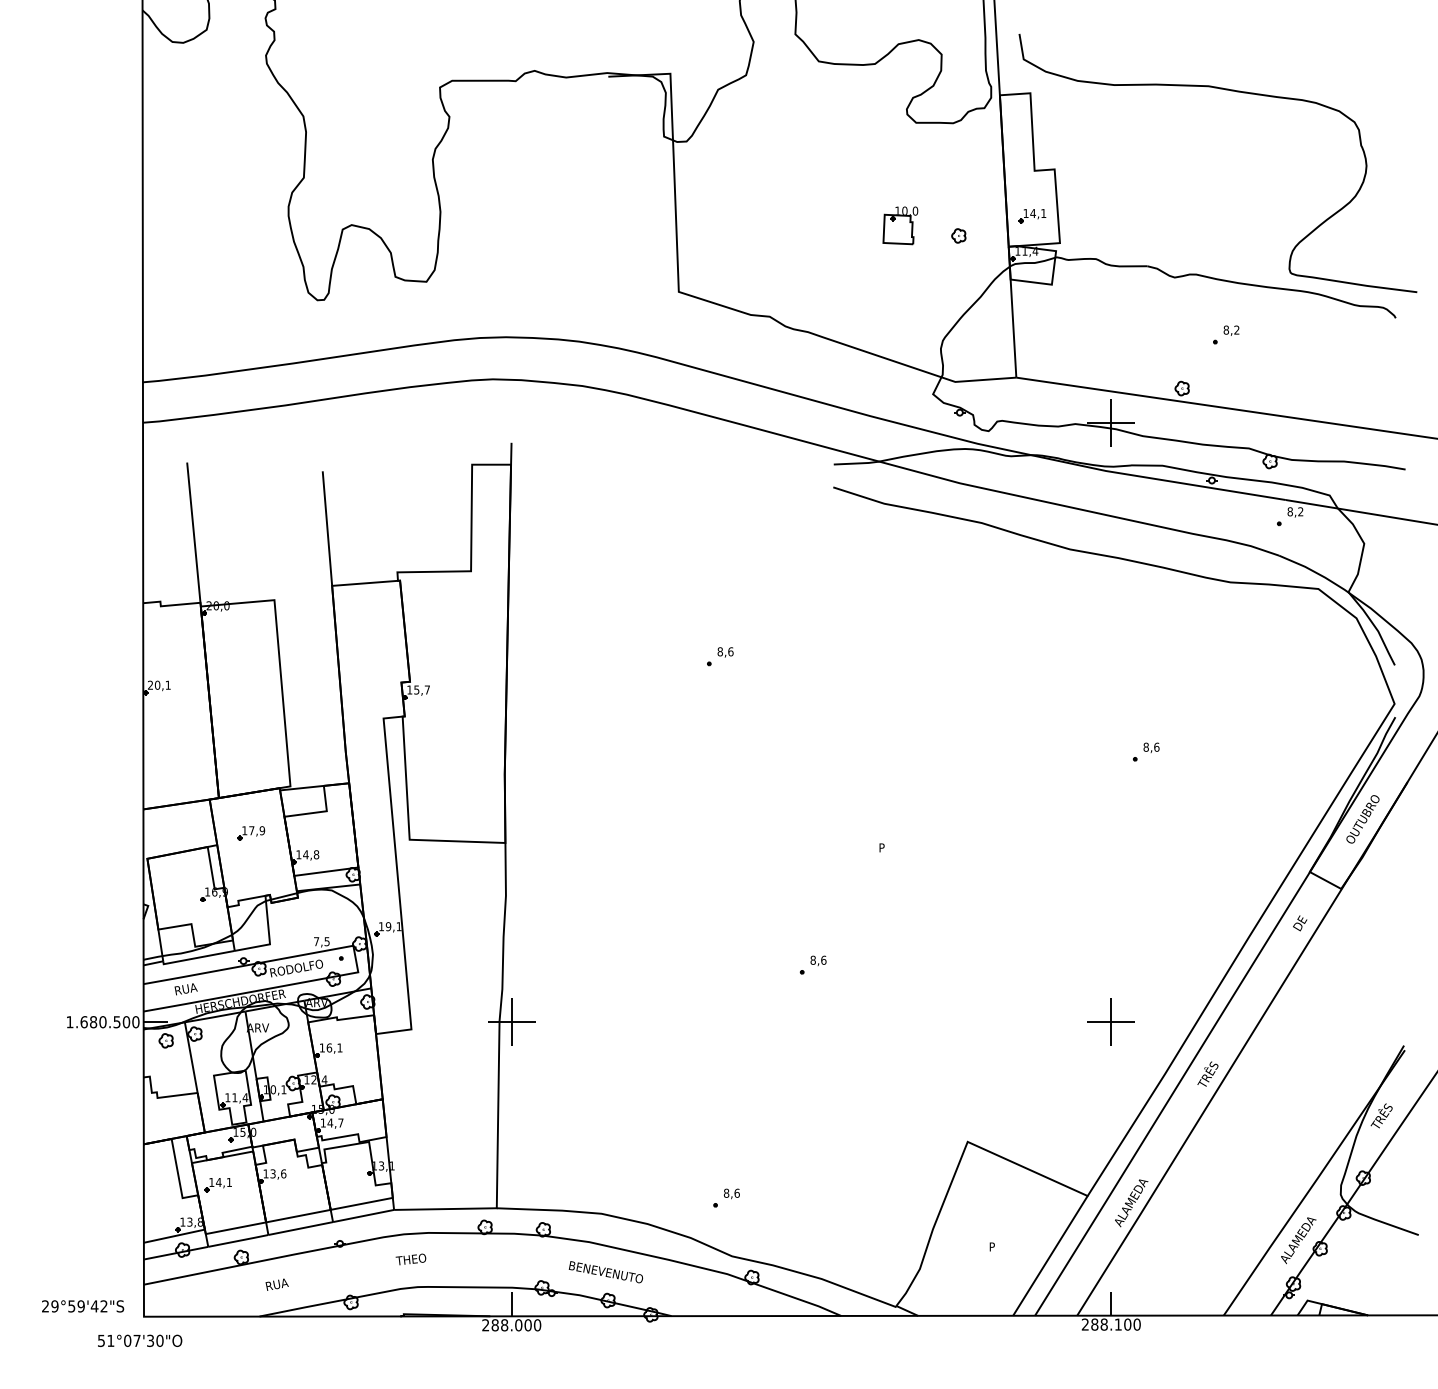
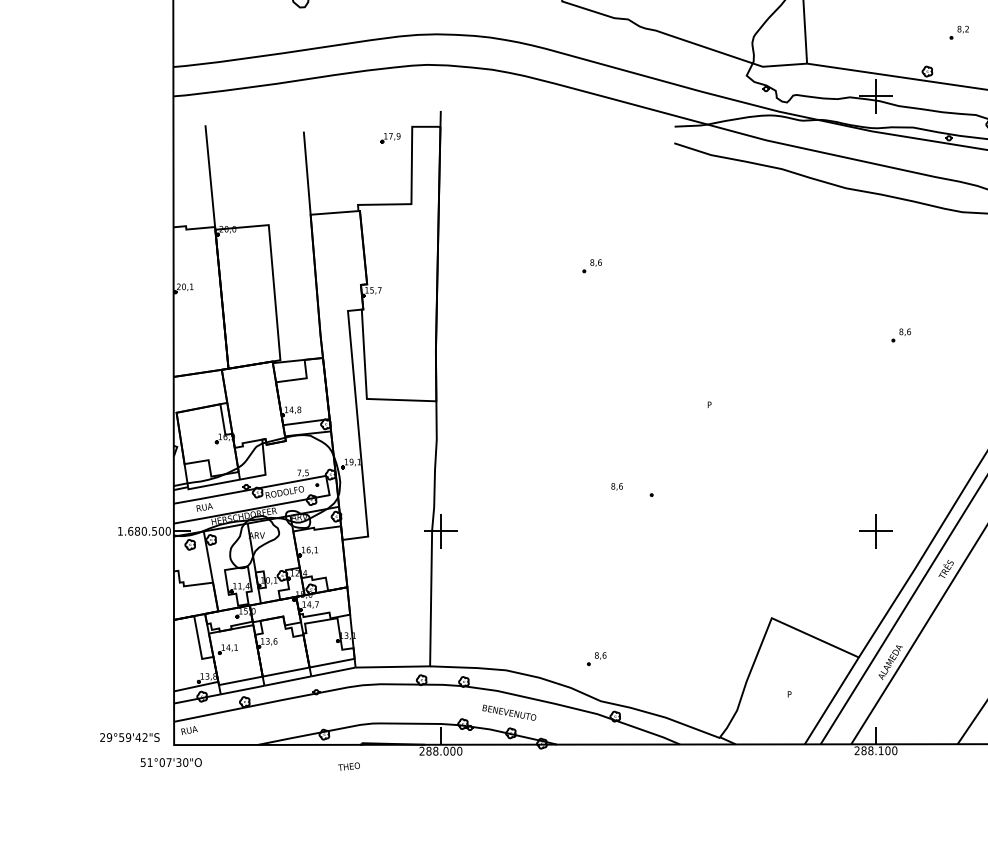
part: (251, 833) -> (390, 138), moved
text: (818, 960) -> (617, 486), moved
text: (410, 1259) -> (348, 766), moved
text: (276, 1284) -> (189, 730), moved

